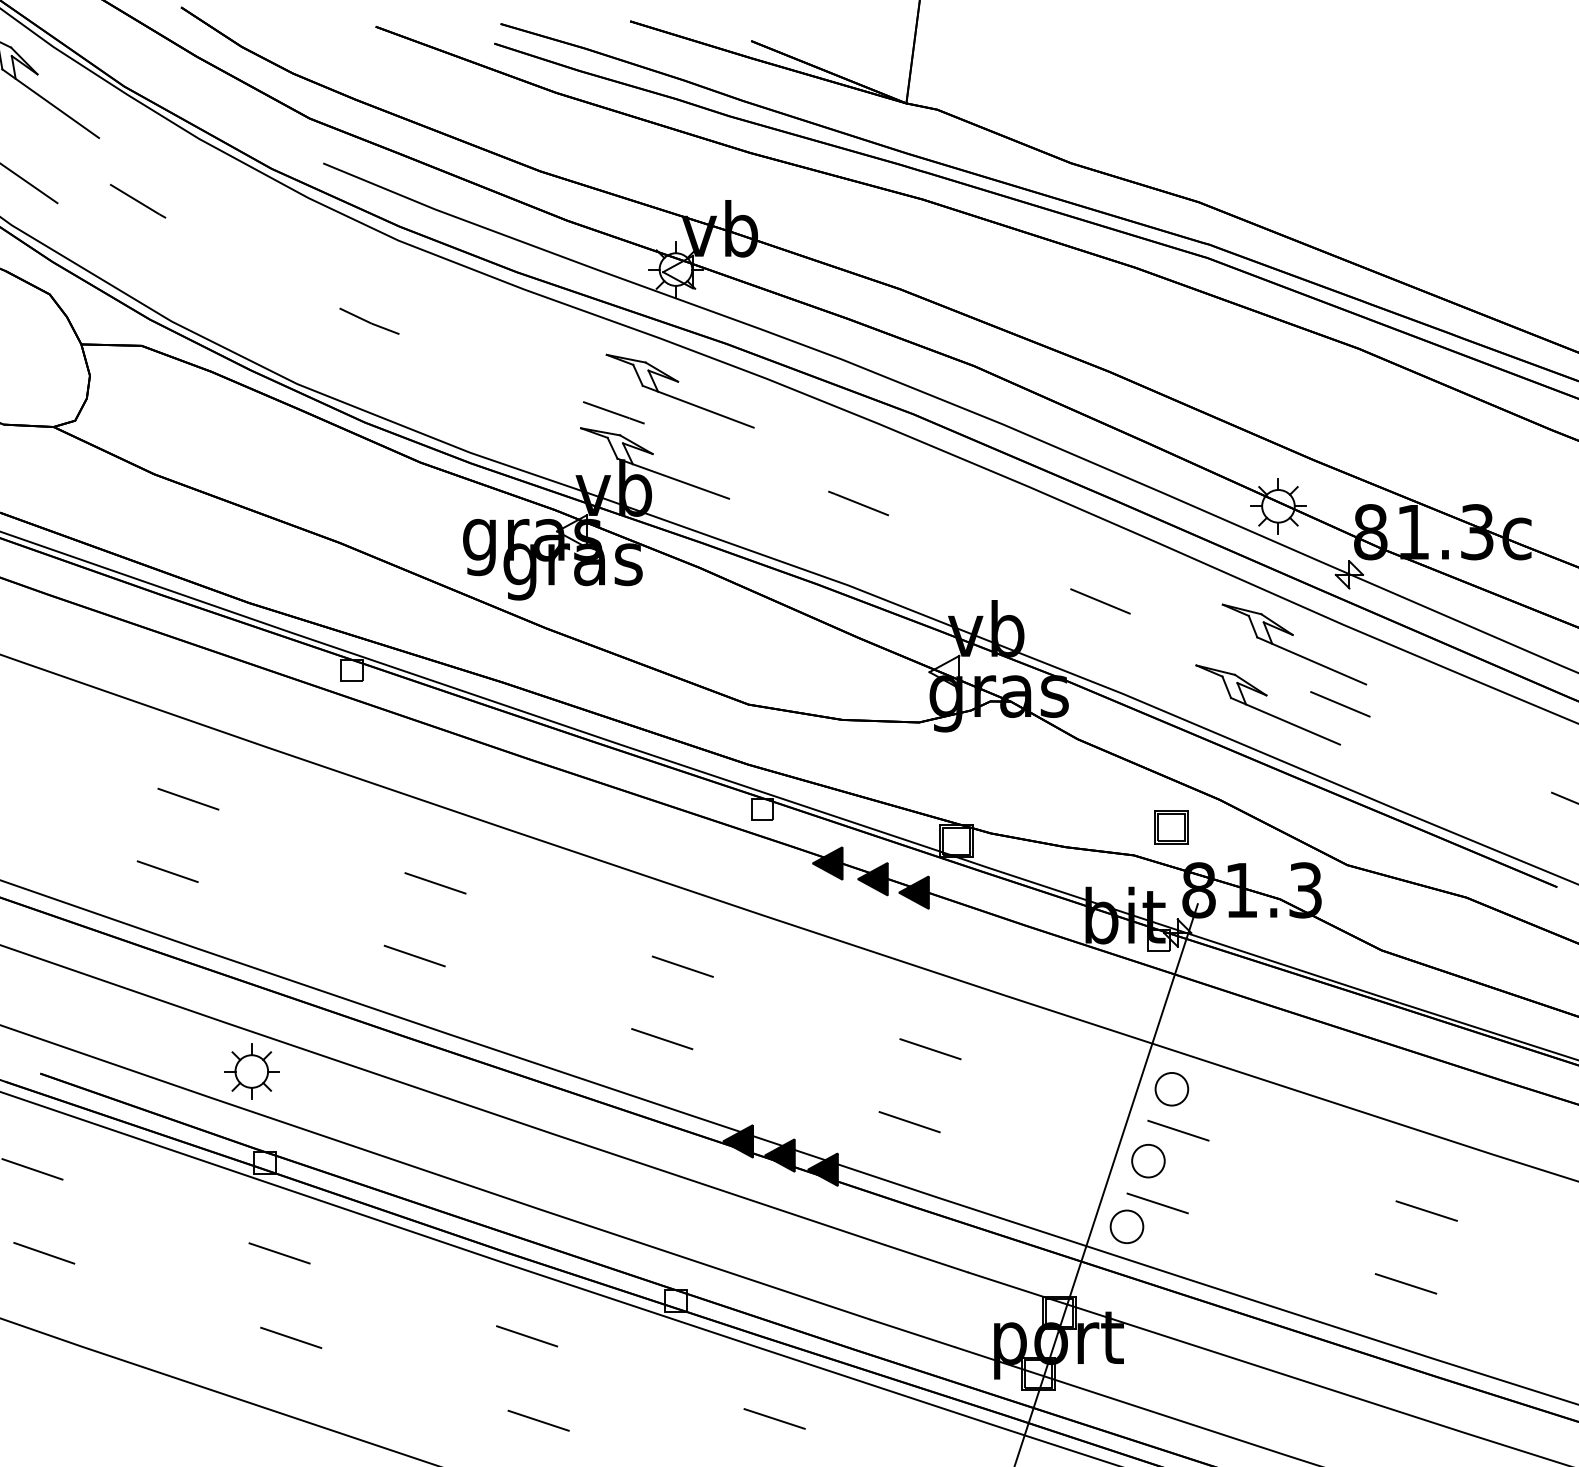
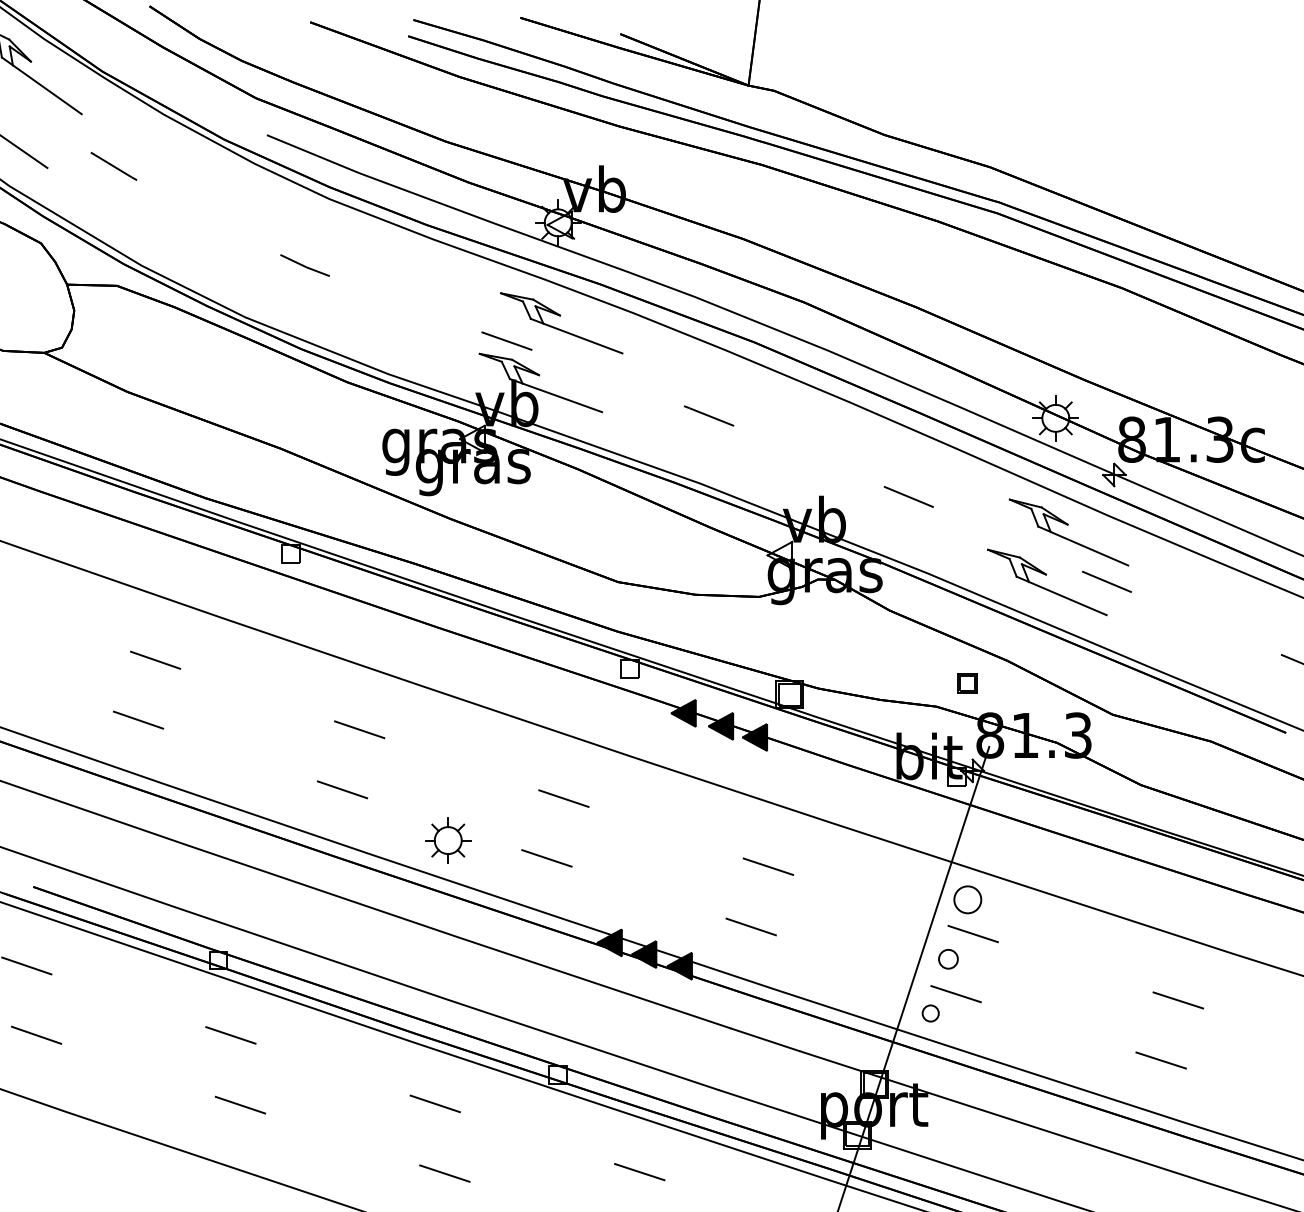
part: (1171, 827) -> (967, 683), size x0.7
part: (251, 1071) -> (448, 840), moved
part: (1148, 1161) -> (948, 959), size x0.7
part: (1126, 1226) -> (930, 1013), size x0.6

